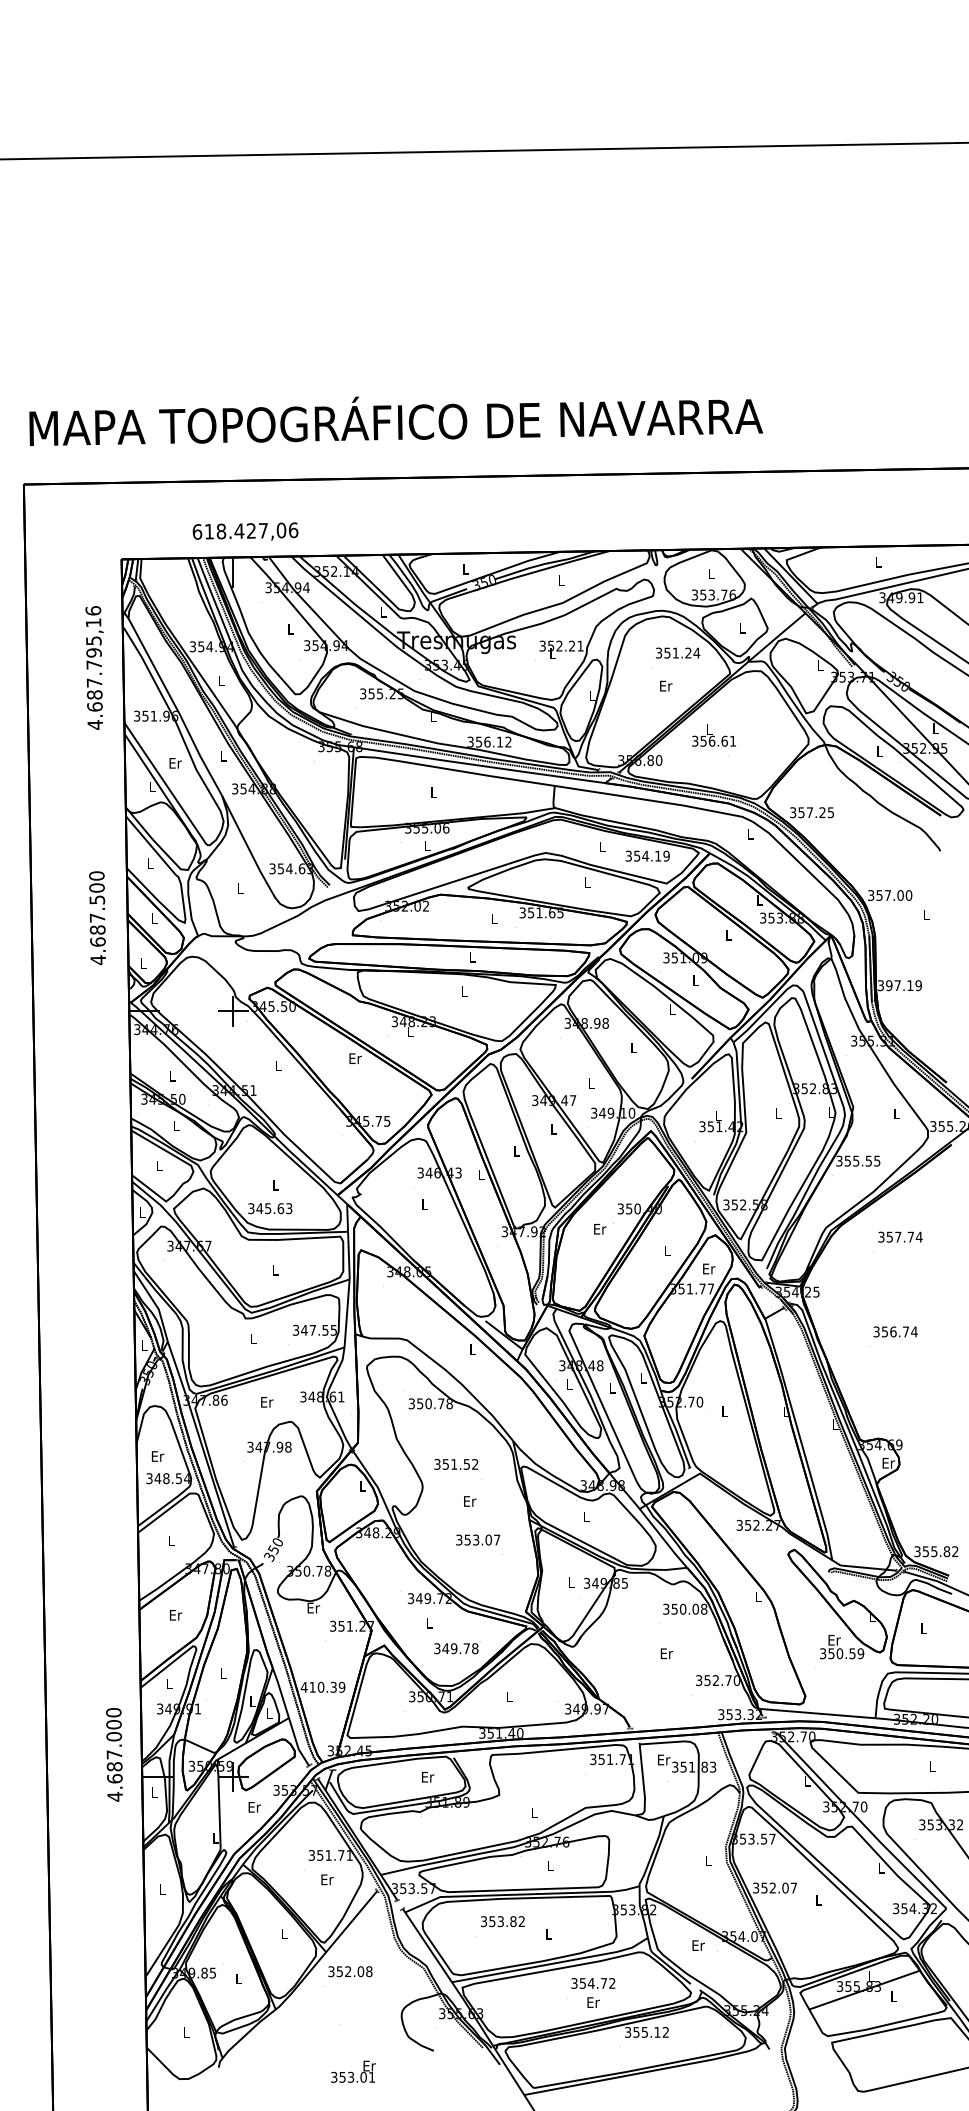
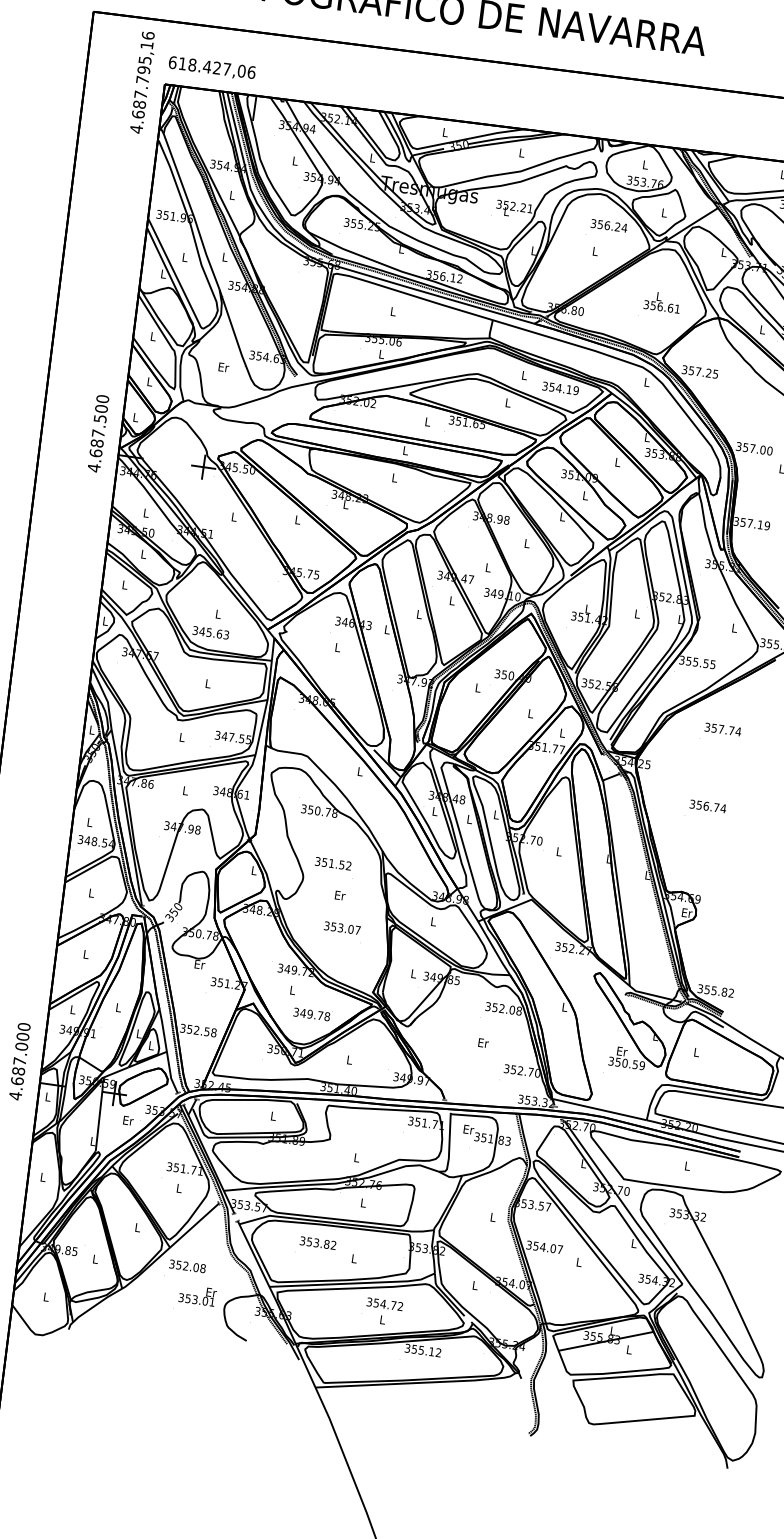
text: (245, 531) -> (212, 67), moved
text: (675, 652) -> (607, 225), 351.24 -> 356.24
text: (94, 667) -> (142, 82), moved
text: (666, 685) -> (595, 251), Er -> L
text: (713, 735) -> (662, 302), moved
text: (175, 763) -> (185, 257), Er -> L
text: (240, 888) -> (223, 367), L -> Er
text: (97, 918) -> (98, 433), moved
text: (889, 985) -> (743, 522), 397.19 -> 357.19
text: (355, 1058) -> (298, 519), Er -> L
text: (600, 1228) -> (478, 687), Er -> L
text: (709, 1268) -> (563, 732), Er -> L
text: (267, 1402) -> (186, 791), Er -> L
text: (157, 1456) -> (89, 822), Er -> L
text: (682, 1609) -> (501, 1008), 350.08 -> 352.08
text: (175, 1615) -> (86, 954), Er -> L
text: (322, 1686) -> (197, 1029), 410.39 -> 352.58
text: (428, 1776) -> (274, 1115), Er -> L
text: (327, 1879) -> (179, 1188), Er -> L
text: (772, 1887) -> (542, 1246), 352.07 -> 354.07
text: (698, 1945) -> (475, 1285), Er -> L
text: (593, 2002) -> (382, 1319), Er -> L
text: (353, 2071) -> (197, 1295), moved

